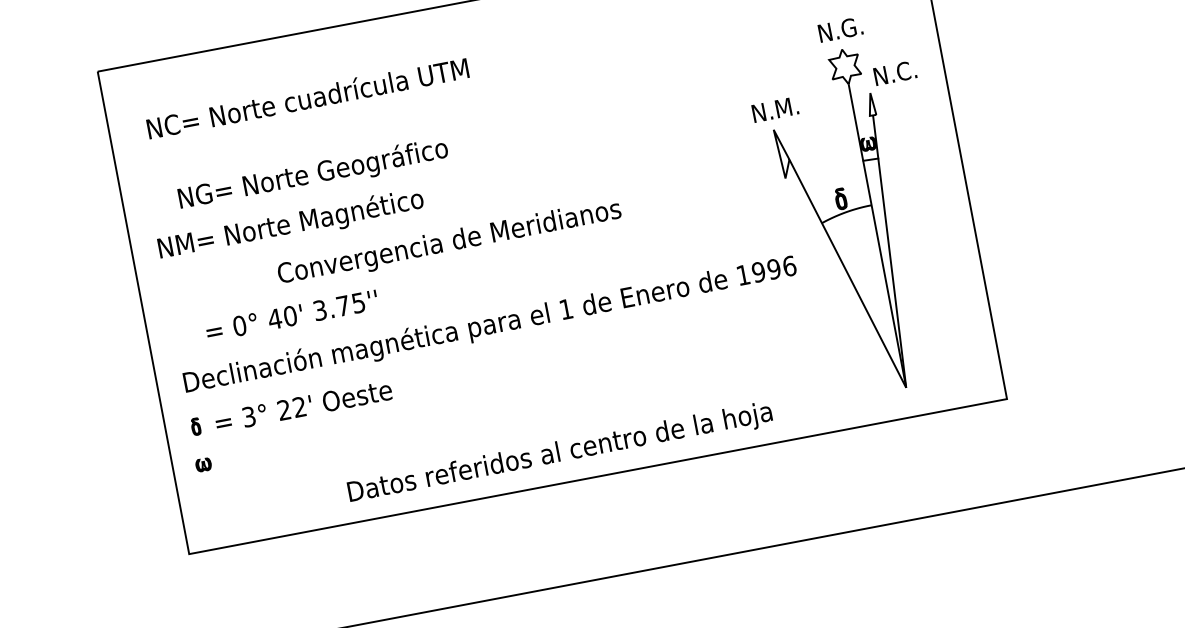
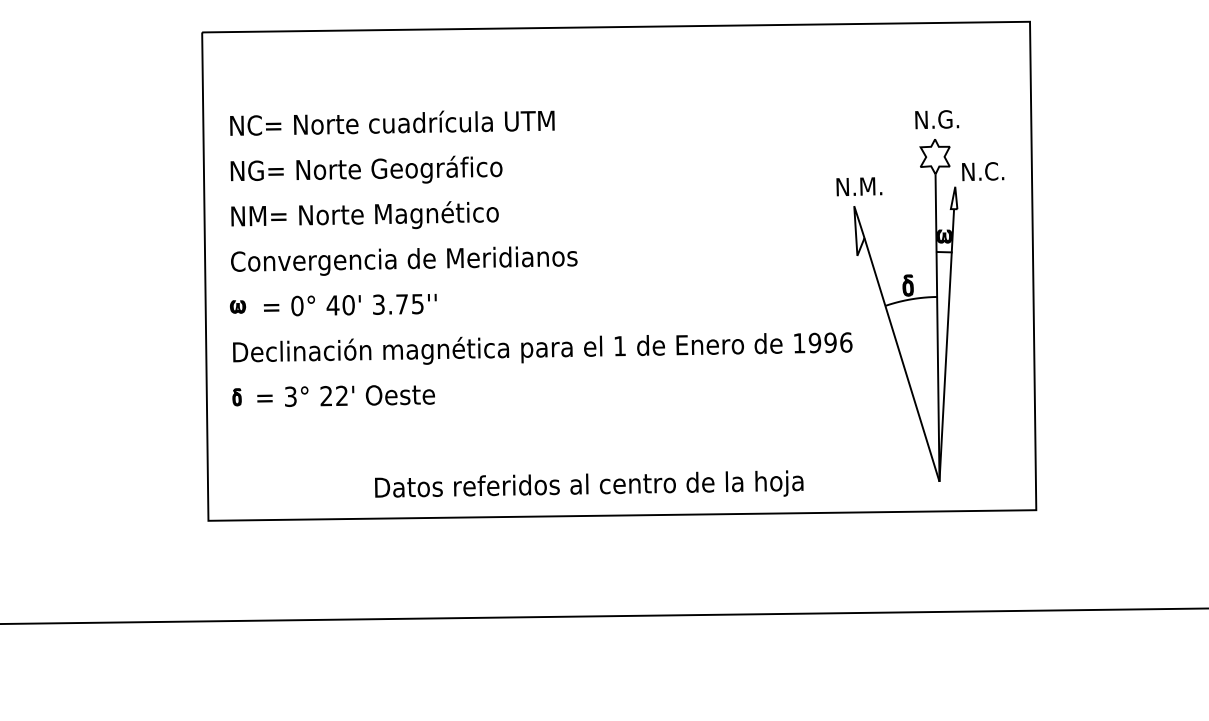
text: (307, 97) -> (392, 122), moved
text: (313, 173) -> (366, 169), moved
text: (449, 242) -> (404, 260), moved
part: (204, 464) -> (238, 306), moved

